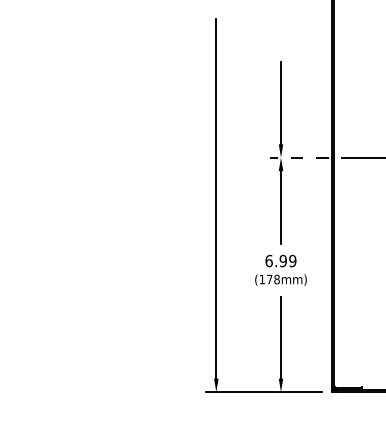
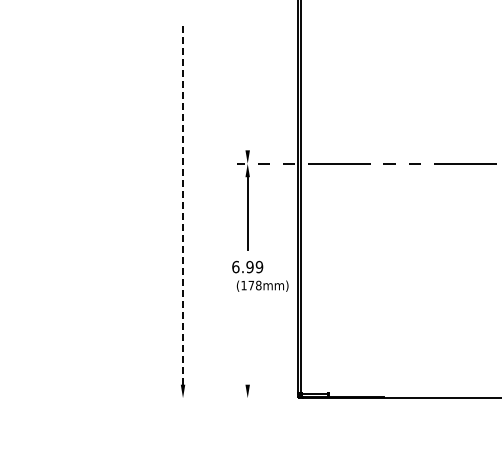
line: (280, 102) -> (247, 108), removed
line: (216, 198) -> (183, 204), solid -> dashed
text: (280, 279) -> (262, 285), moved
line: (280, 337) -> (247, 343), removed
line: (263, 392) -> (230, 398), removed

